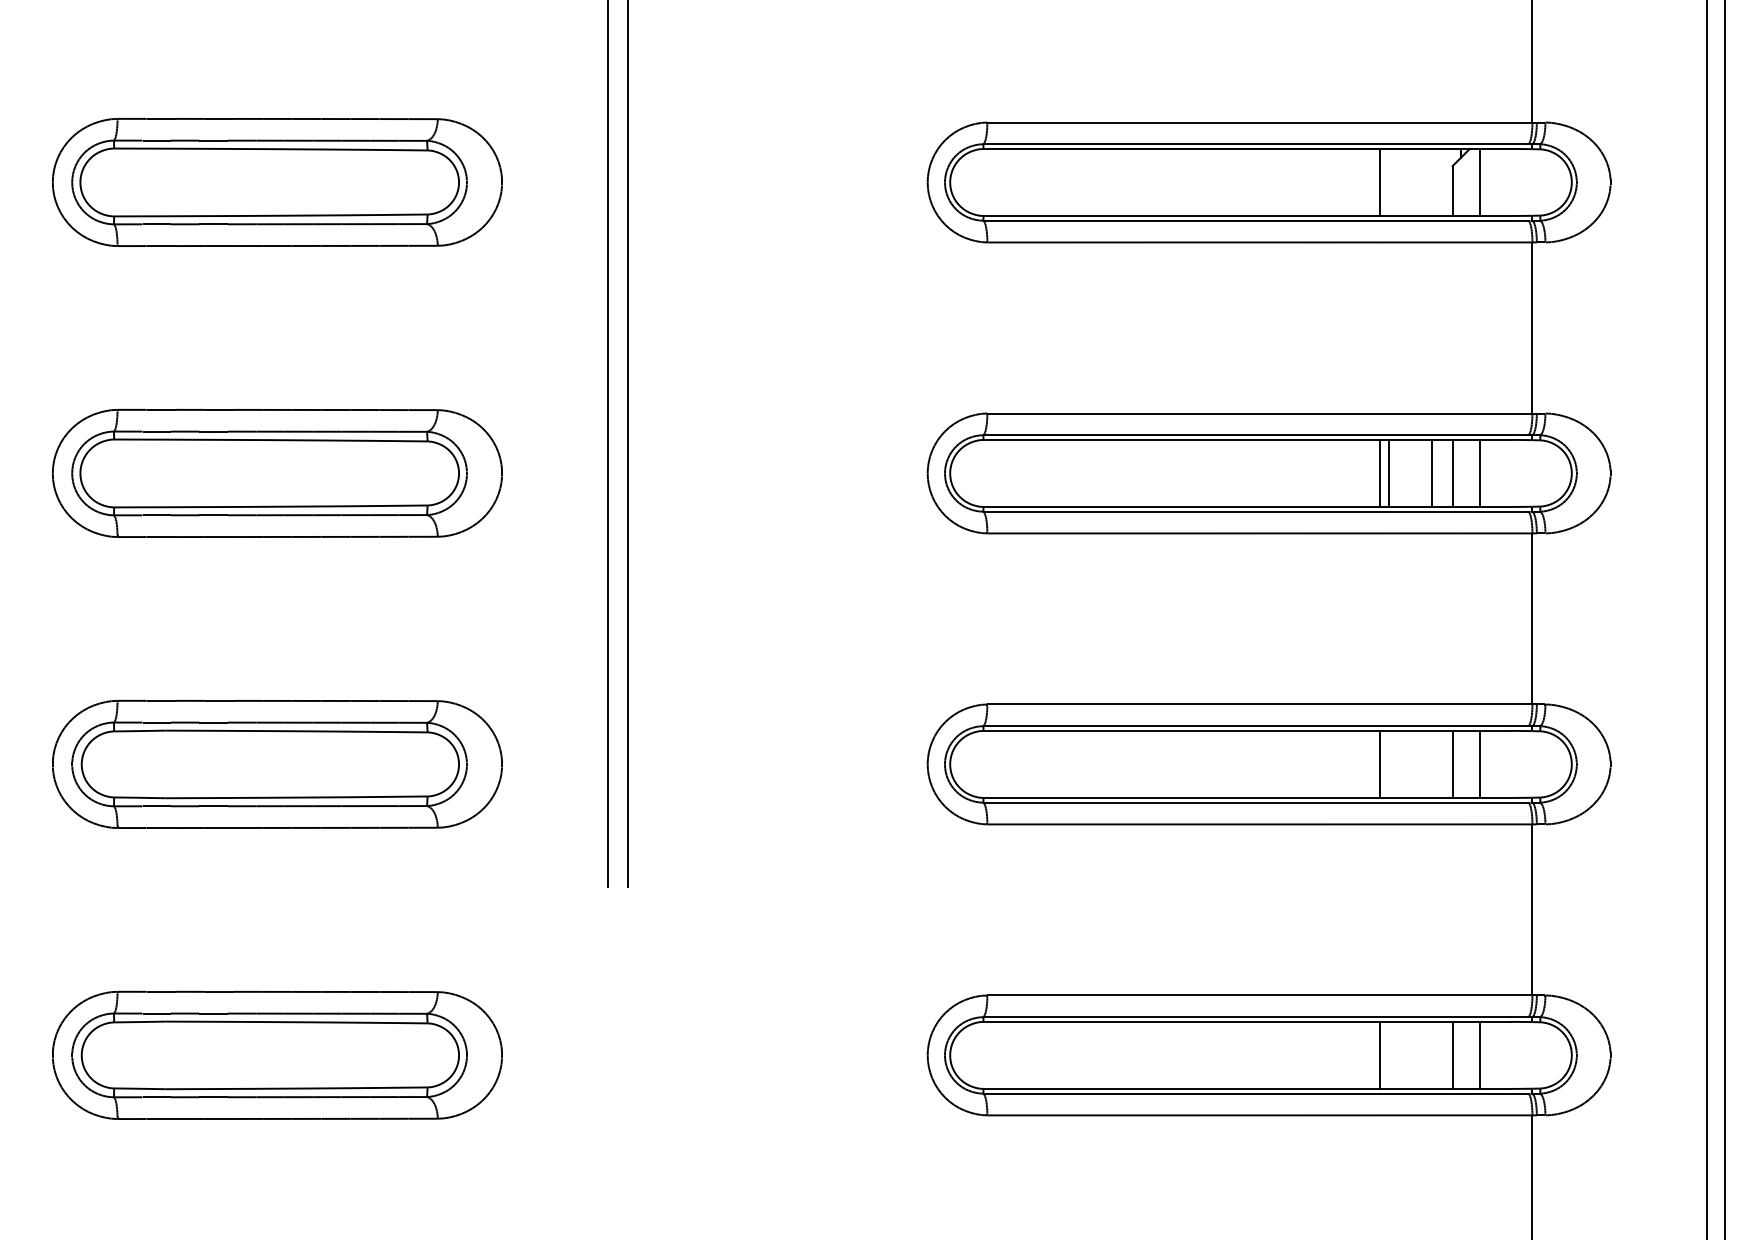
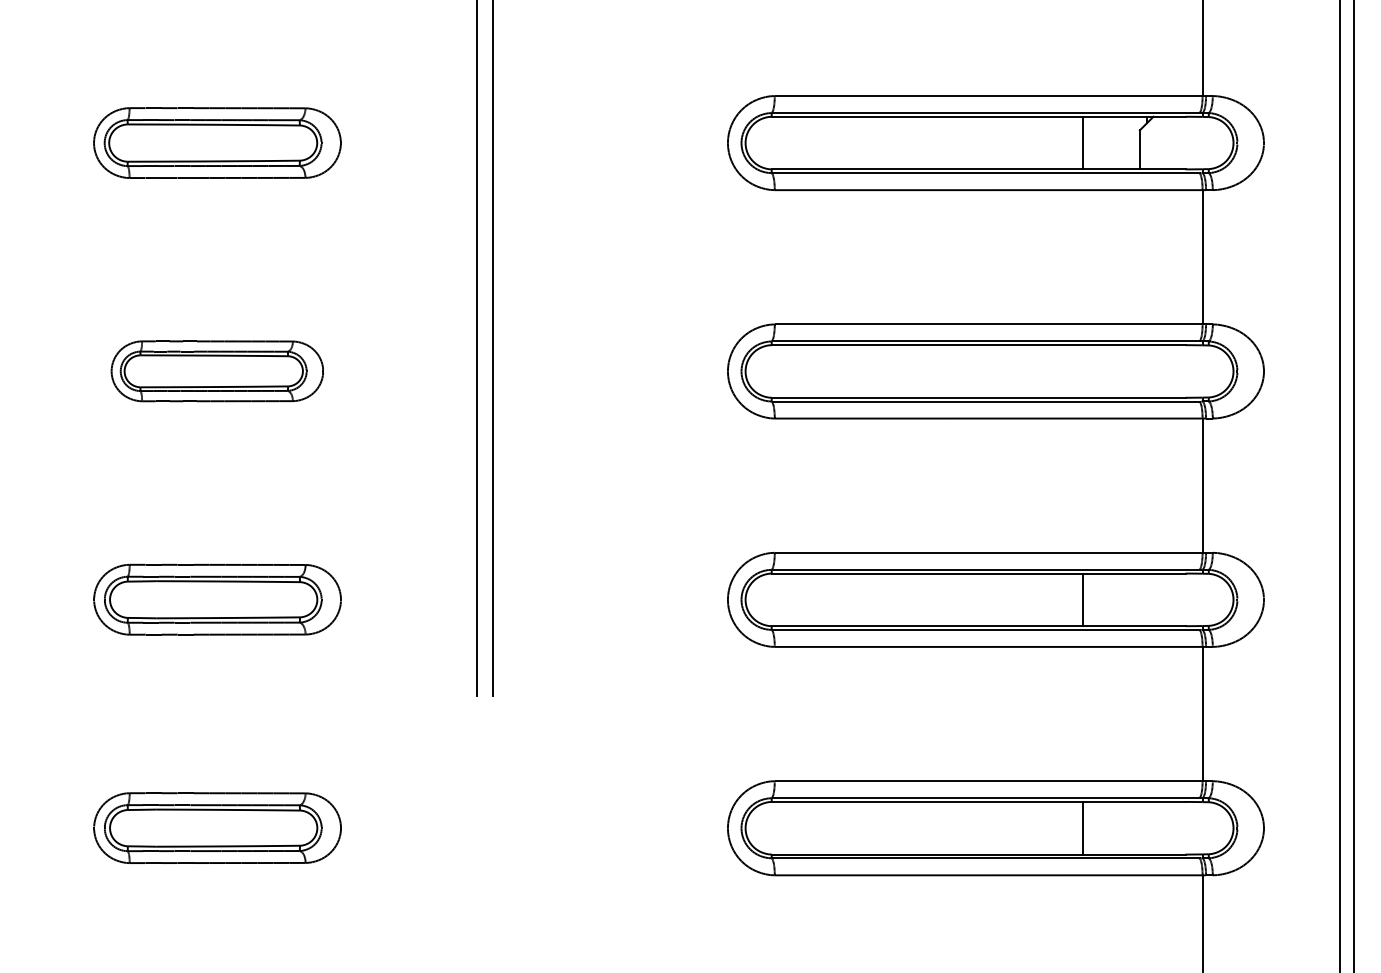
line: (1479, 181) -> (1161, 142), removed
part: (276, 182) -> (216, 143), size x0.7
part: (276, 472) -> (216, 370), size x0.6
line: (1379, 472) -> (1082, 370), removed
line: (1388, 472) -> (1089, 370), removed
line: (1432, 472) -> (1124, 370), removed
line: (1452, 472) -> (1139, 370), removed
line: (1479, 472) -> (1161, 370), removed
part: (277, 763) -> (217, 599), size x0.7
line: (1452, 763) -> (1139, 599), removed
line: (1479, 763) -> (1161, 599), removed
part: (277, 1054) -> (217, 827), size x0.7
line: (1452, 1054) -> (1139, 827), removed
line: (1479, 1054) -> (1161, 827), removed

